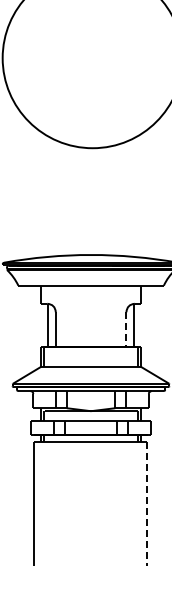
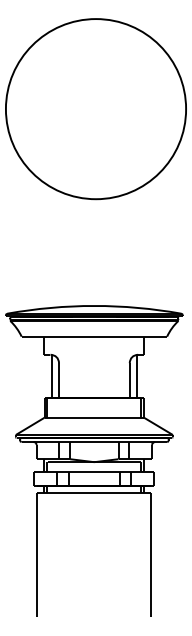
line: (126, 329) -> (129, 380), dashed -> solid
line: (147, 504) -> (150, 555), dashed -> solid

